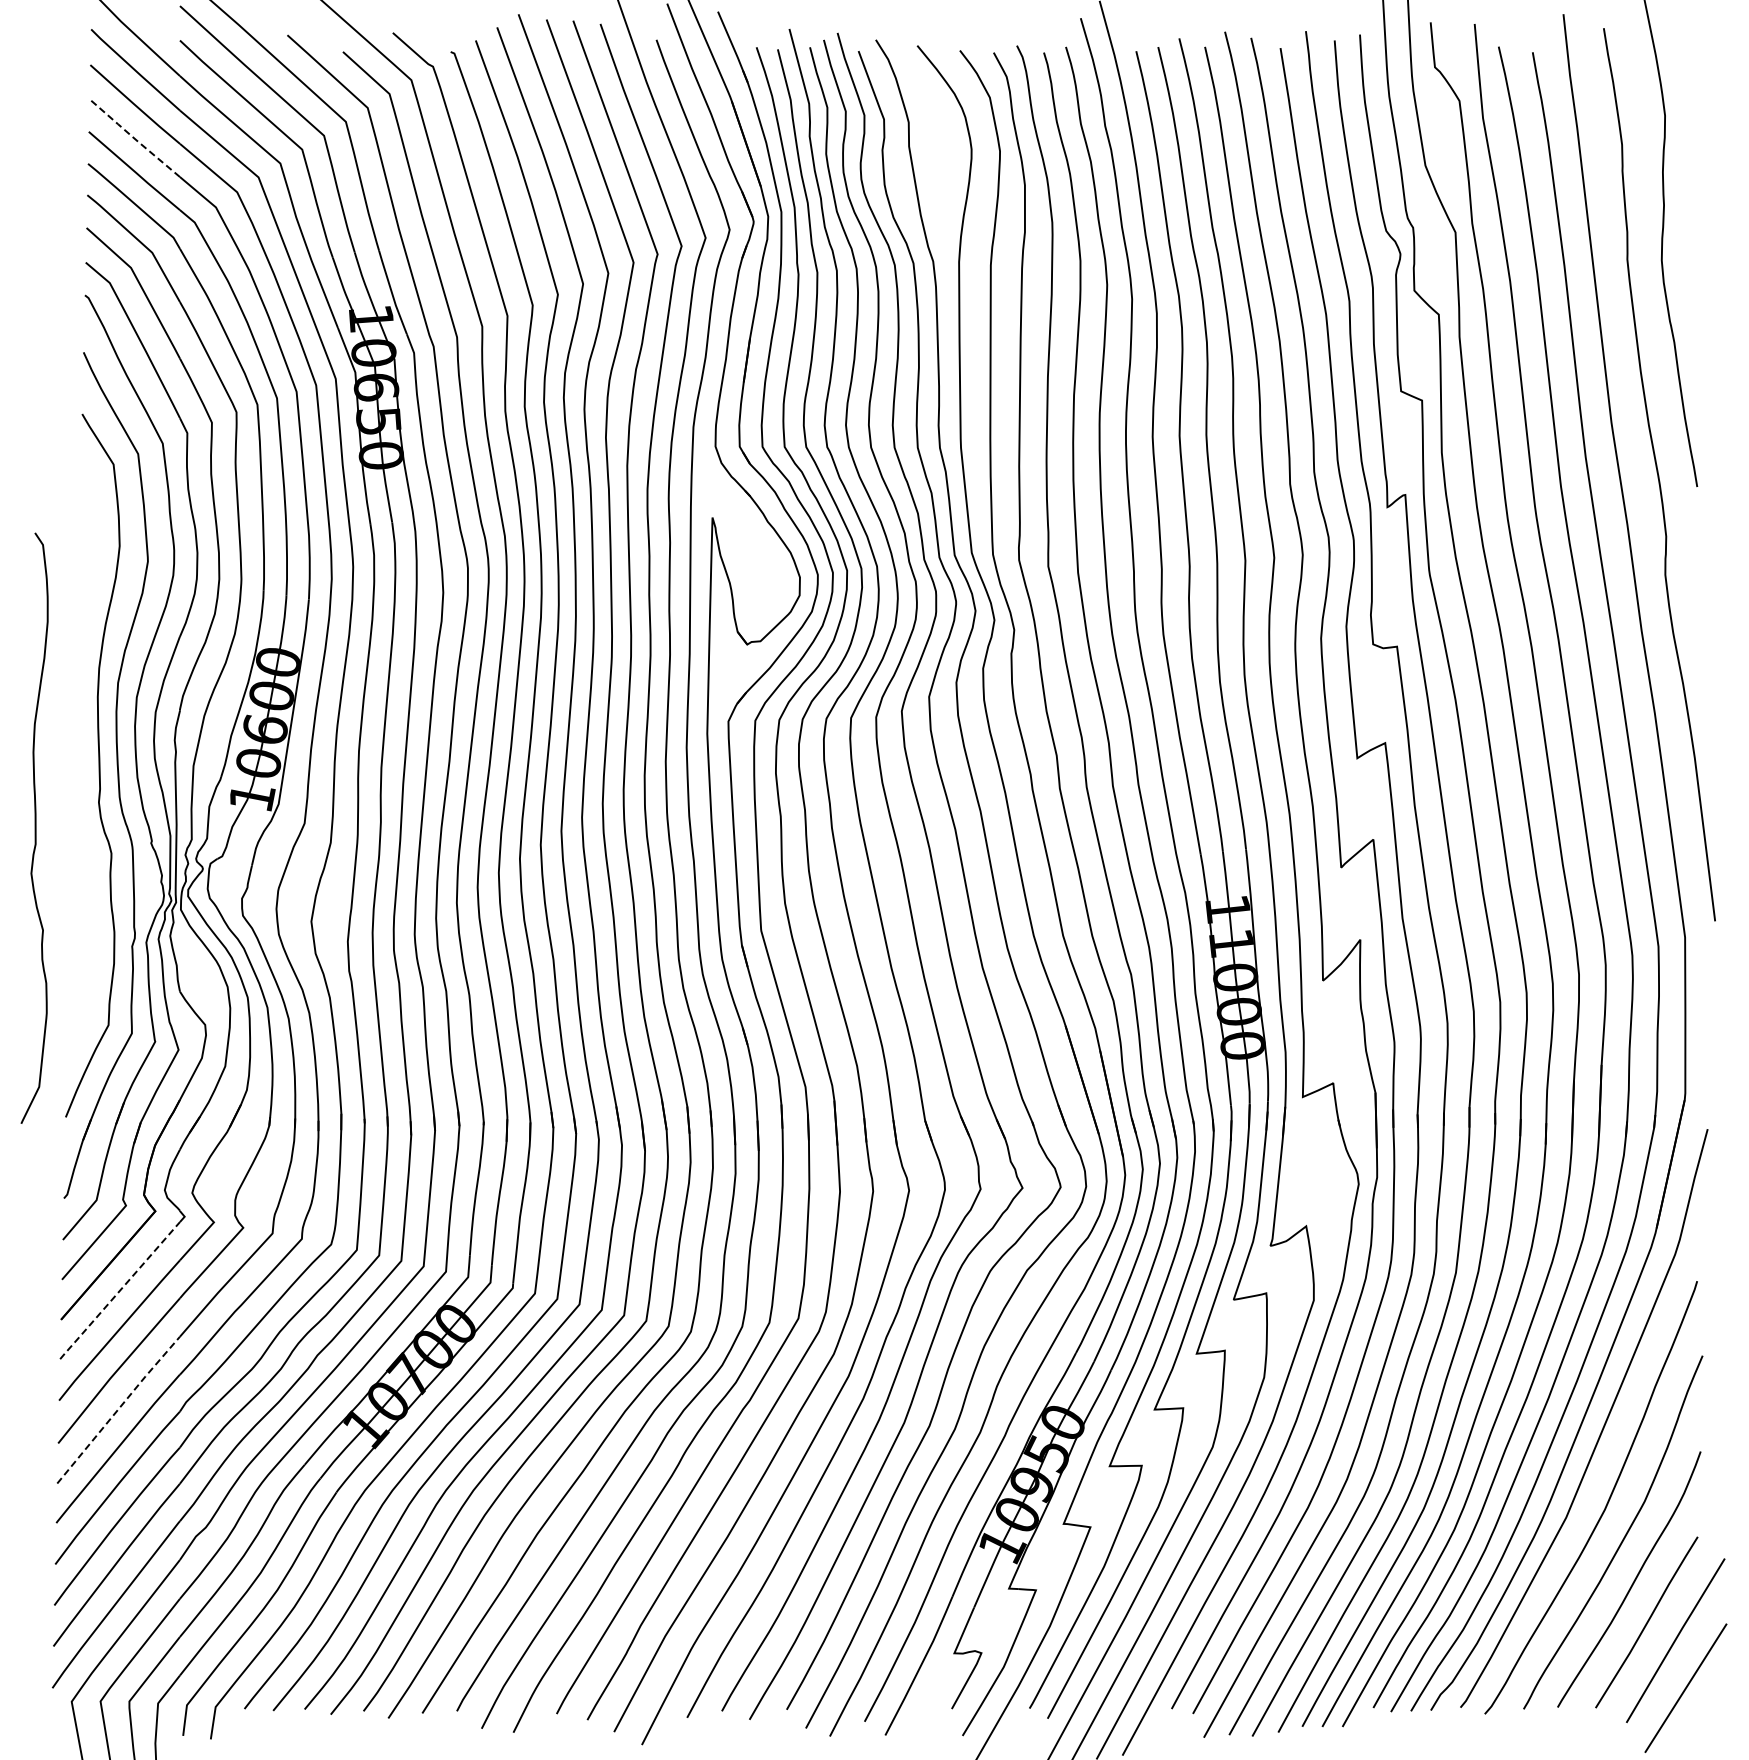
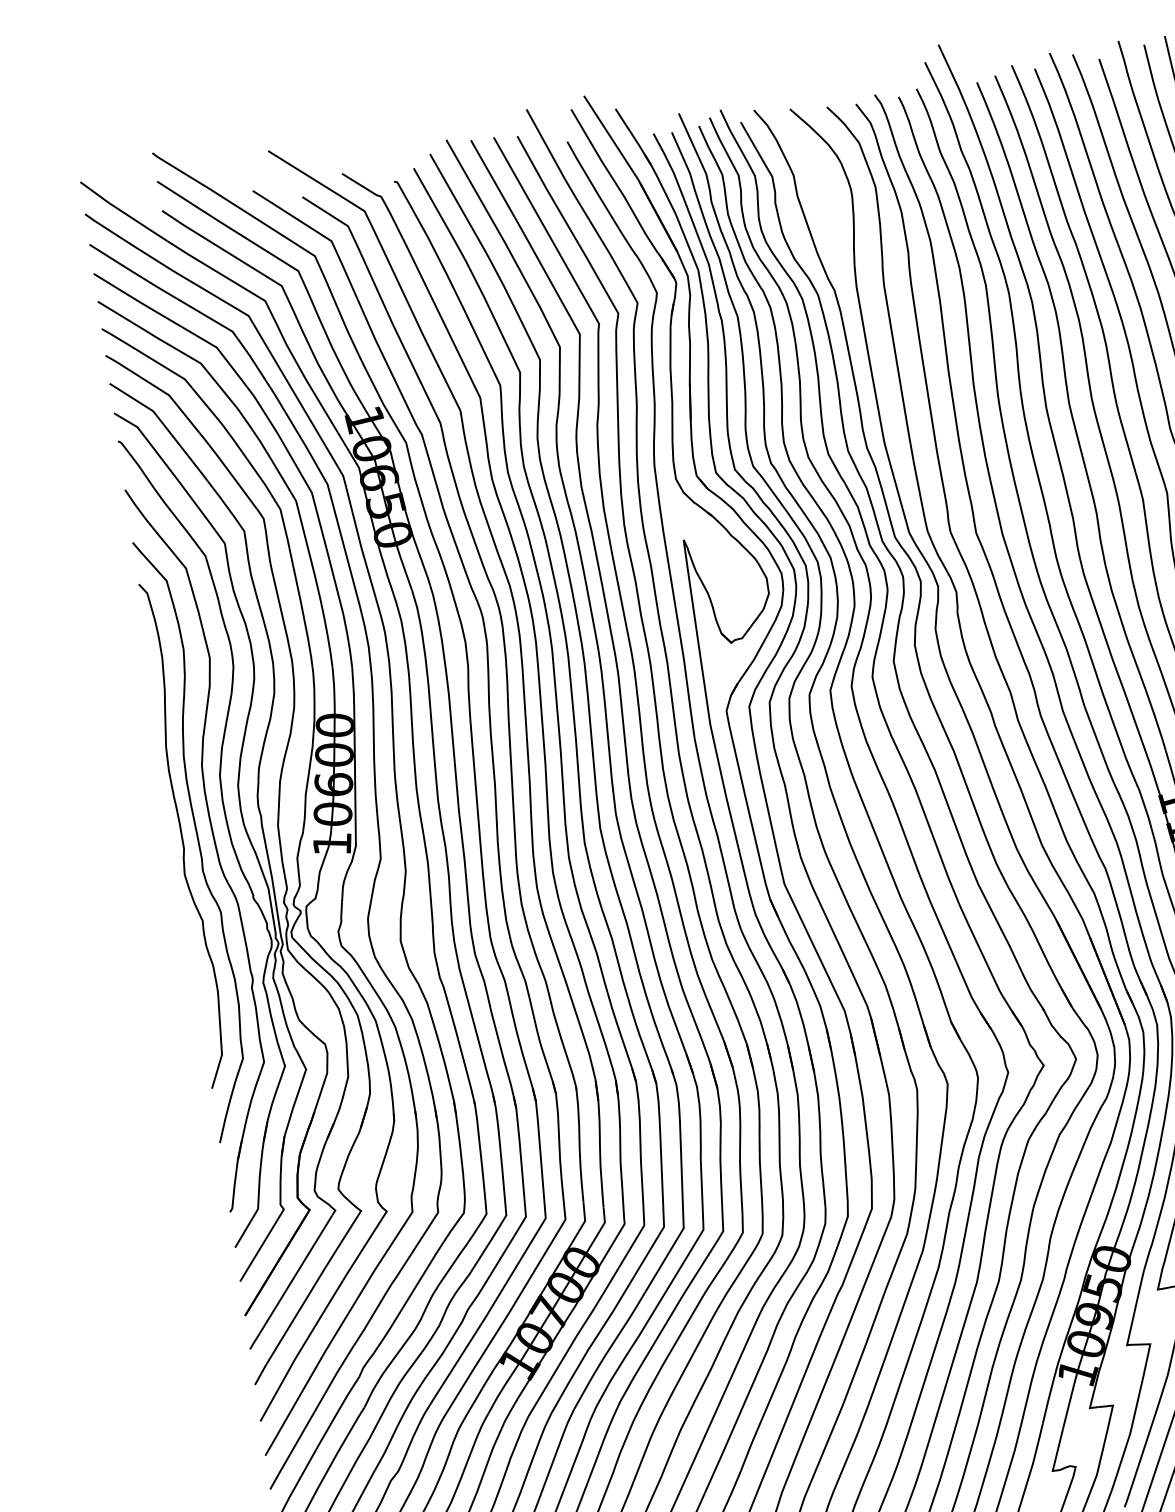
line: (133, 137) -> (136, 300), dashed -> solid
curve: (34, 827) -> (180, 834), moved
line: (119, 1291) -> (290, 1283), dashed -> solid
line: (118, 1408) -> (306, 1383), dashed -> solid

